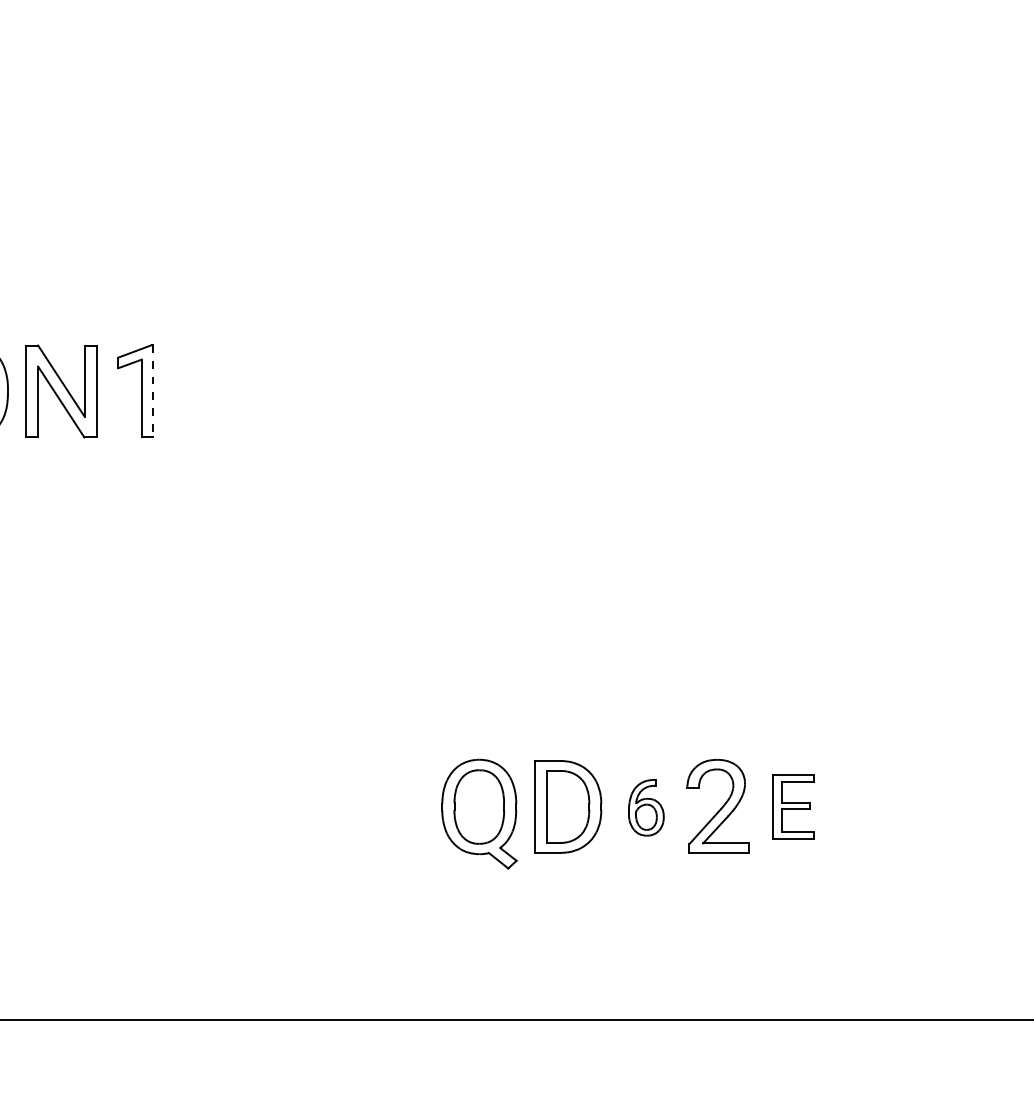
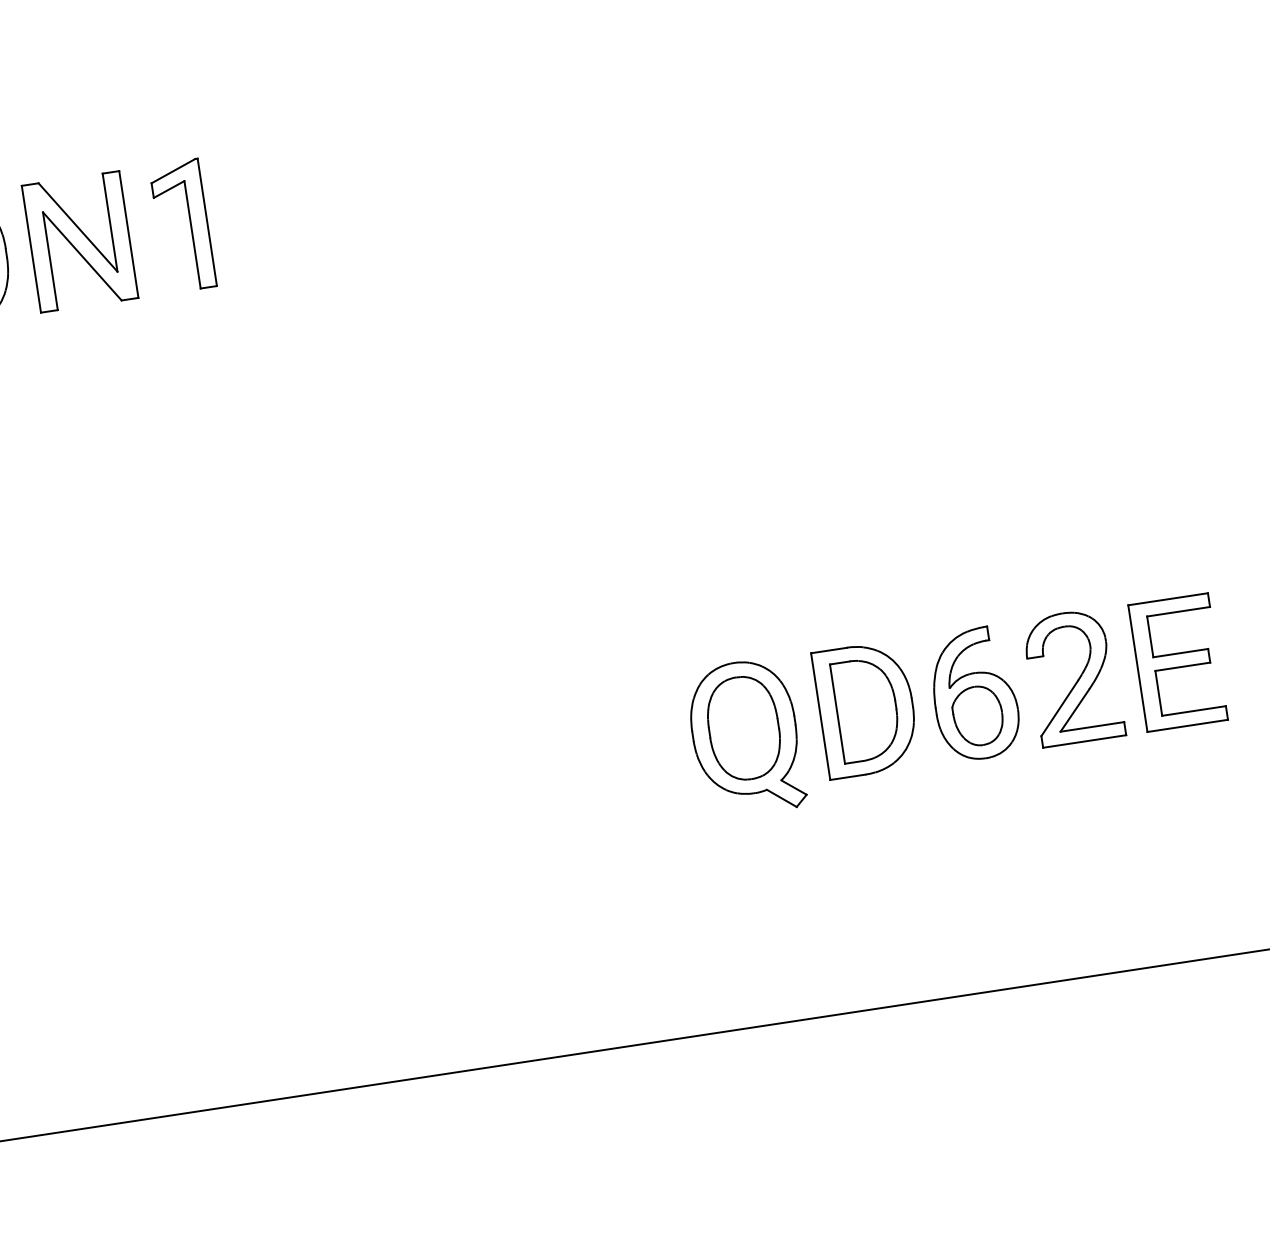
line: (153, 391) -> (207, 222), dashed -> solid
part: (793, 806) -> (1177, 661), size x1.43
part: (646, 807) -> (974, 693), size x1.67

